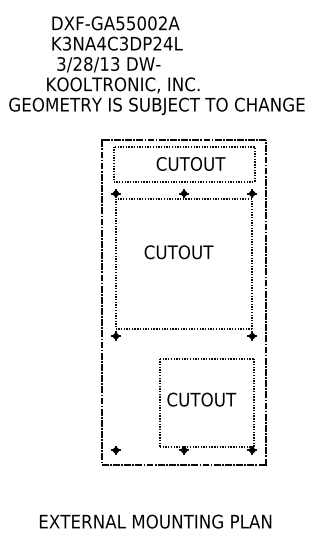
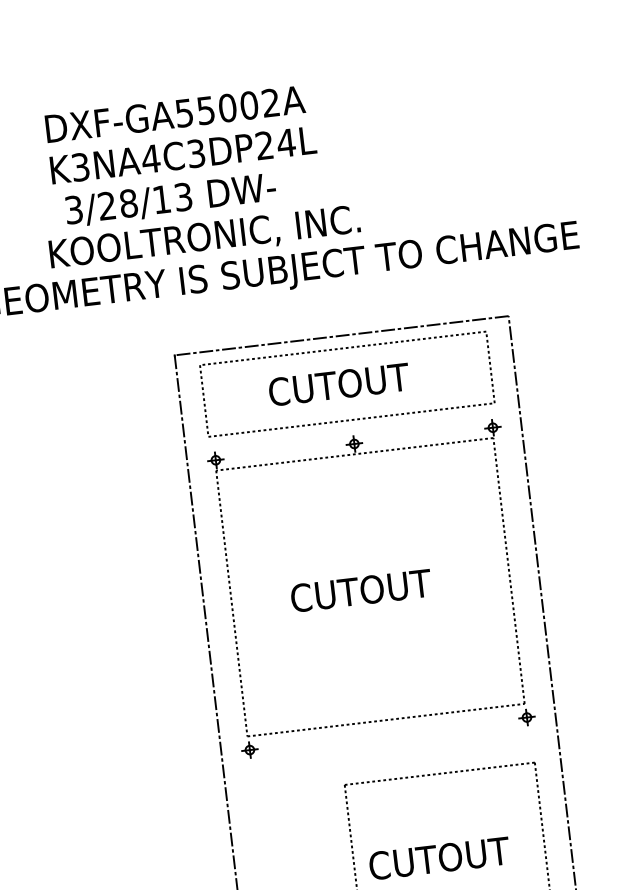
text: (190, 163) -> (337, 383), moved
text: (178, 252) -> (360, 591), moved

